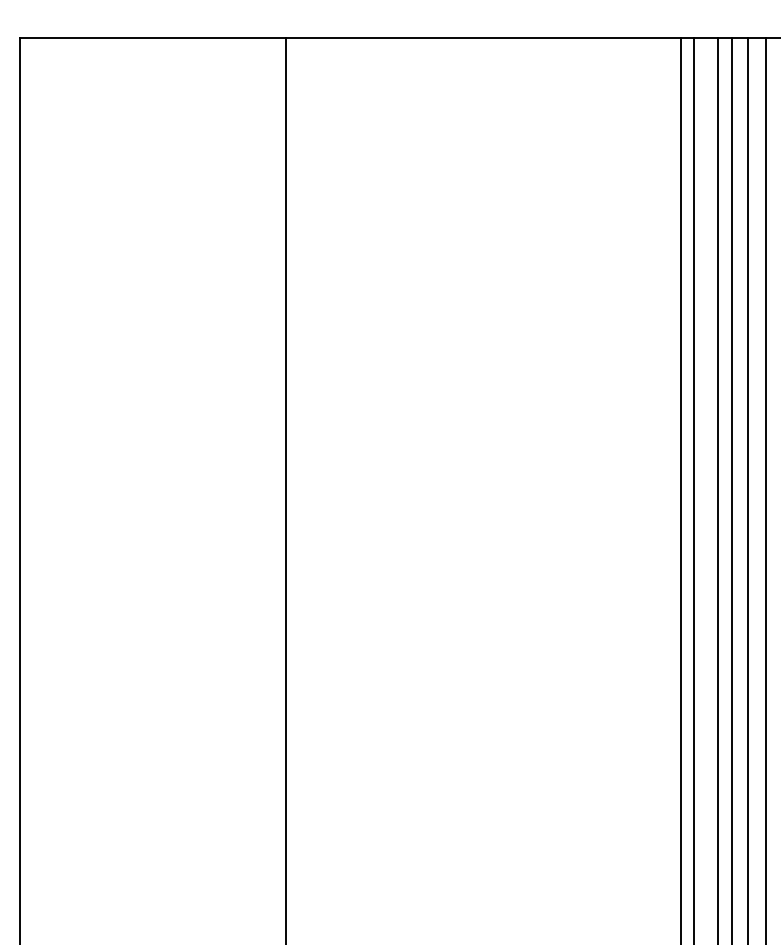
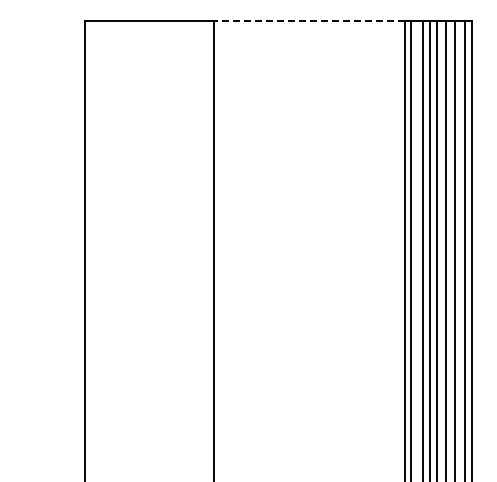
line: (481, 38) -> (308, 21), solid -> dashed

